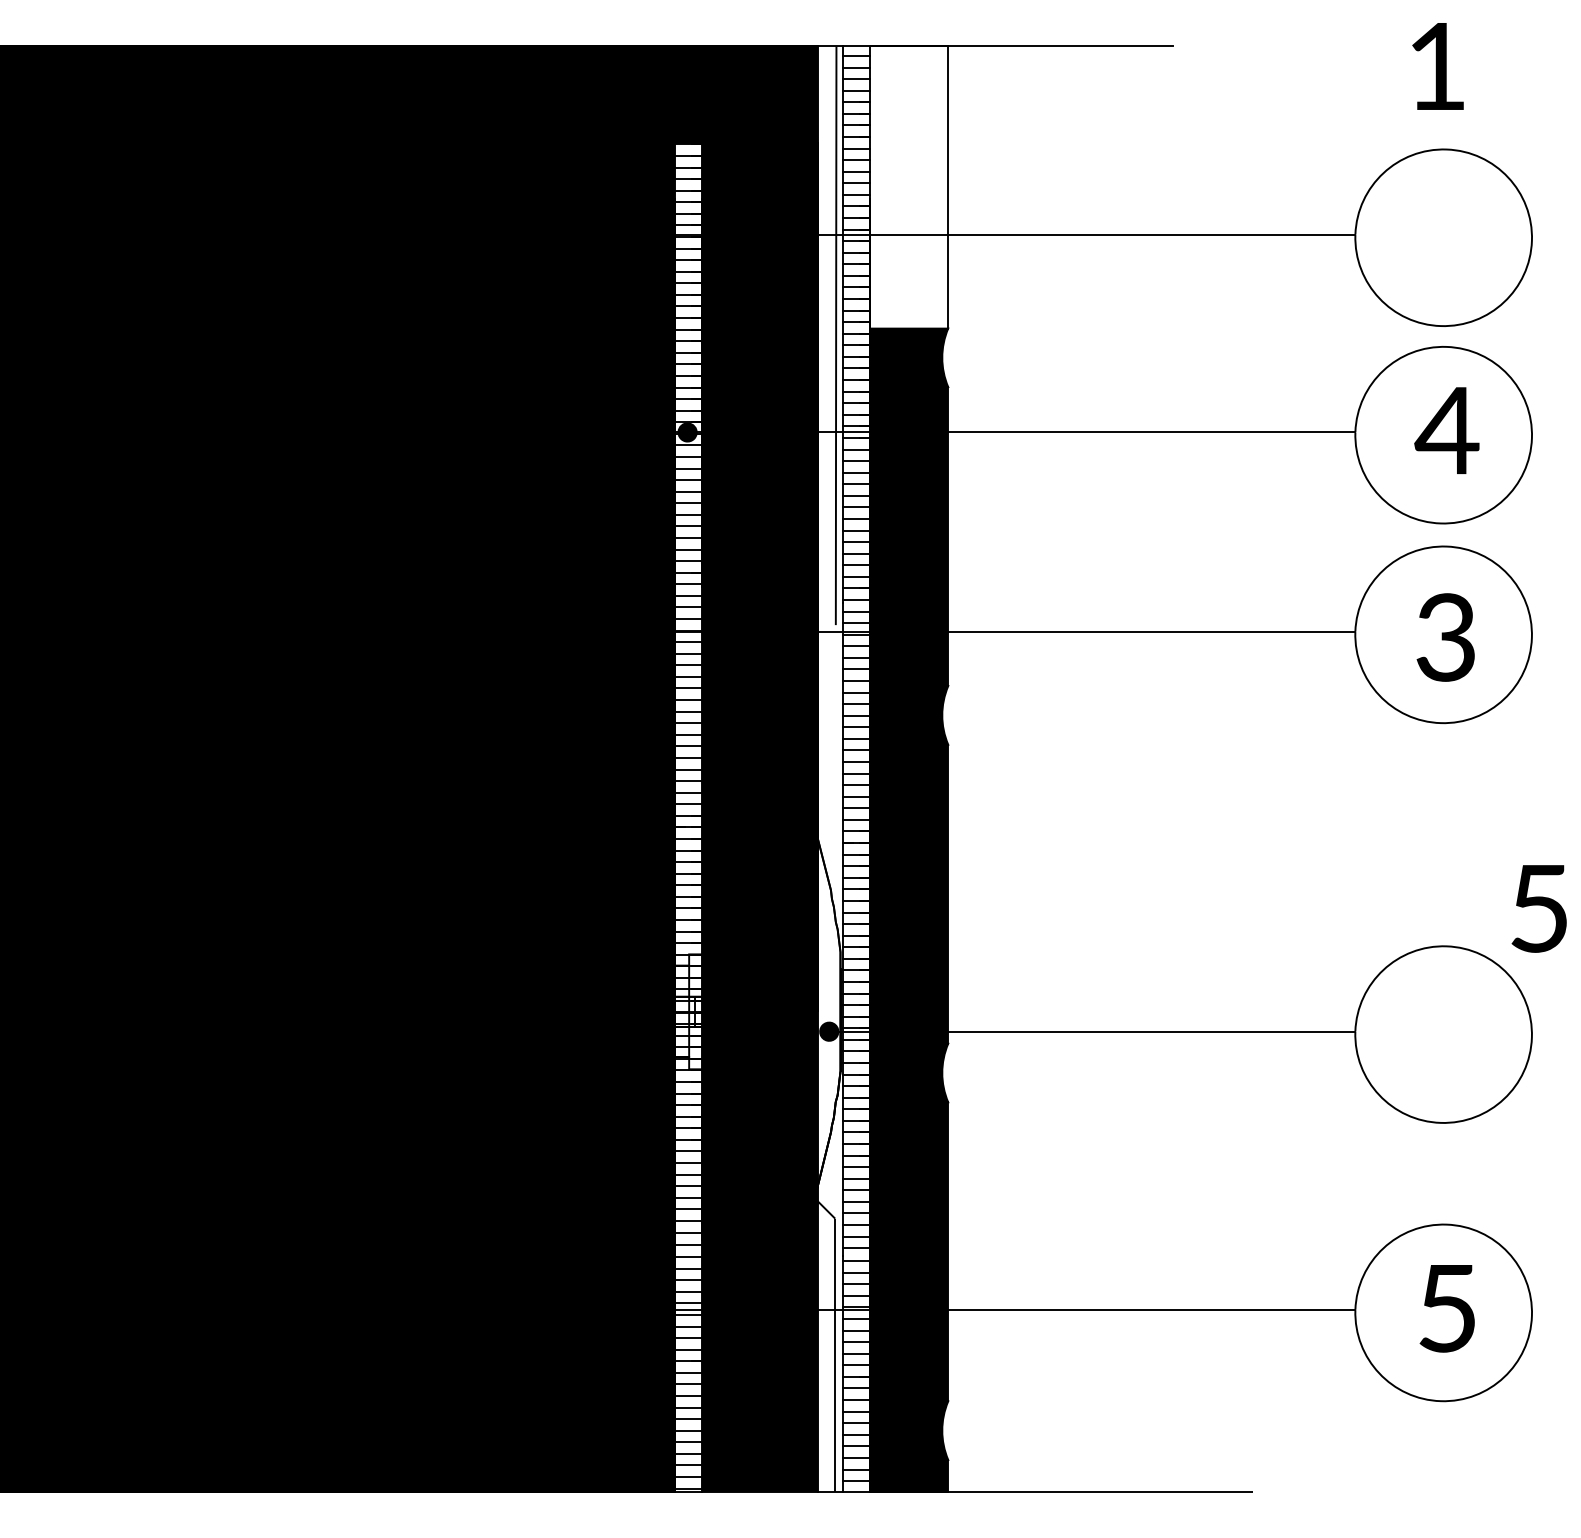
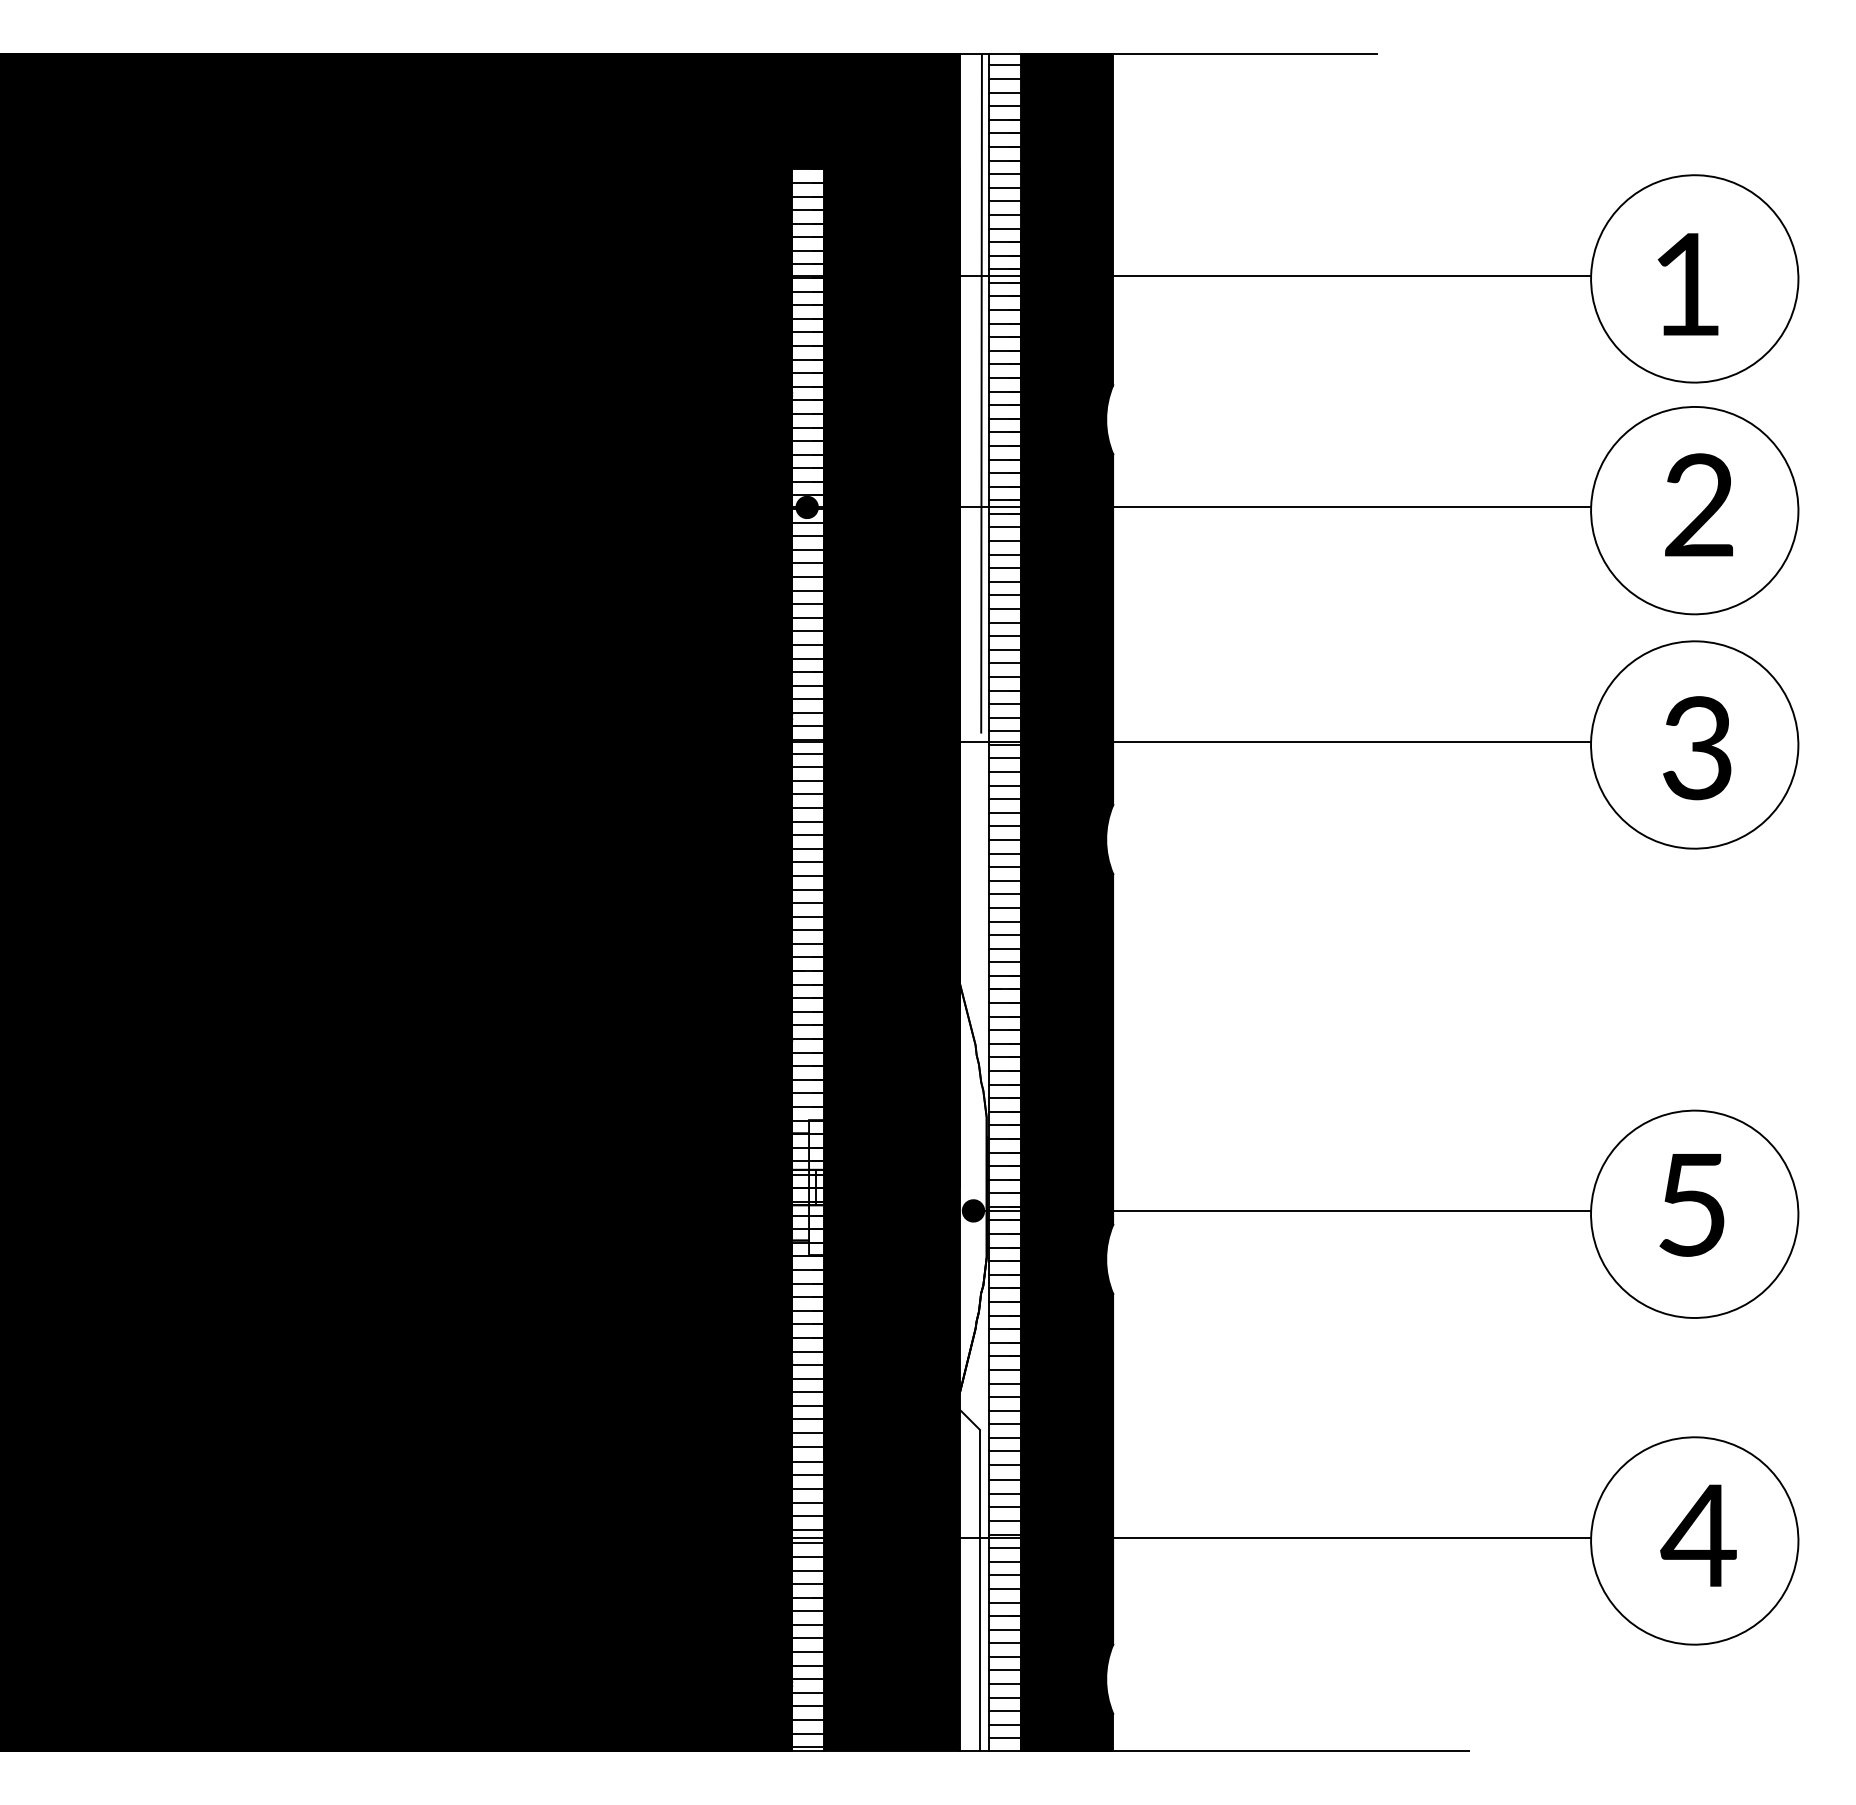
text: (1437, 66) -> (1687, 284), moved
fill: (909, 187) -> (1067, 219), added
text: (1446, 430) -> (1698, 505), 4 -> 2
text: (1538, 908) -> (1691, 1204), moved
text: (1446, 1308) -> (1698, 1535), 5 -> 4

